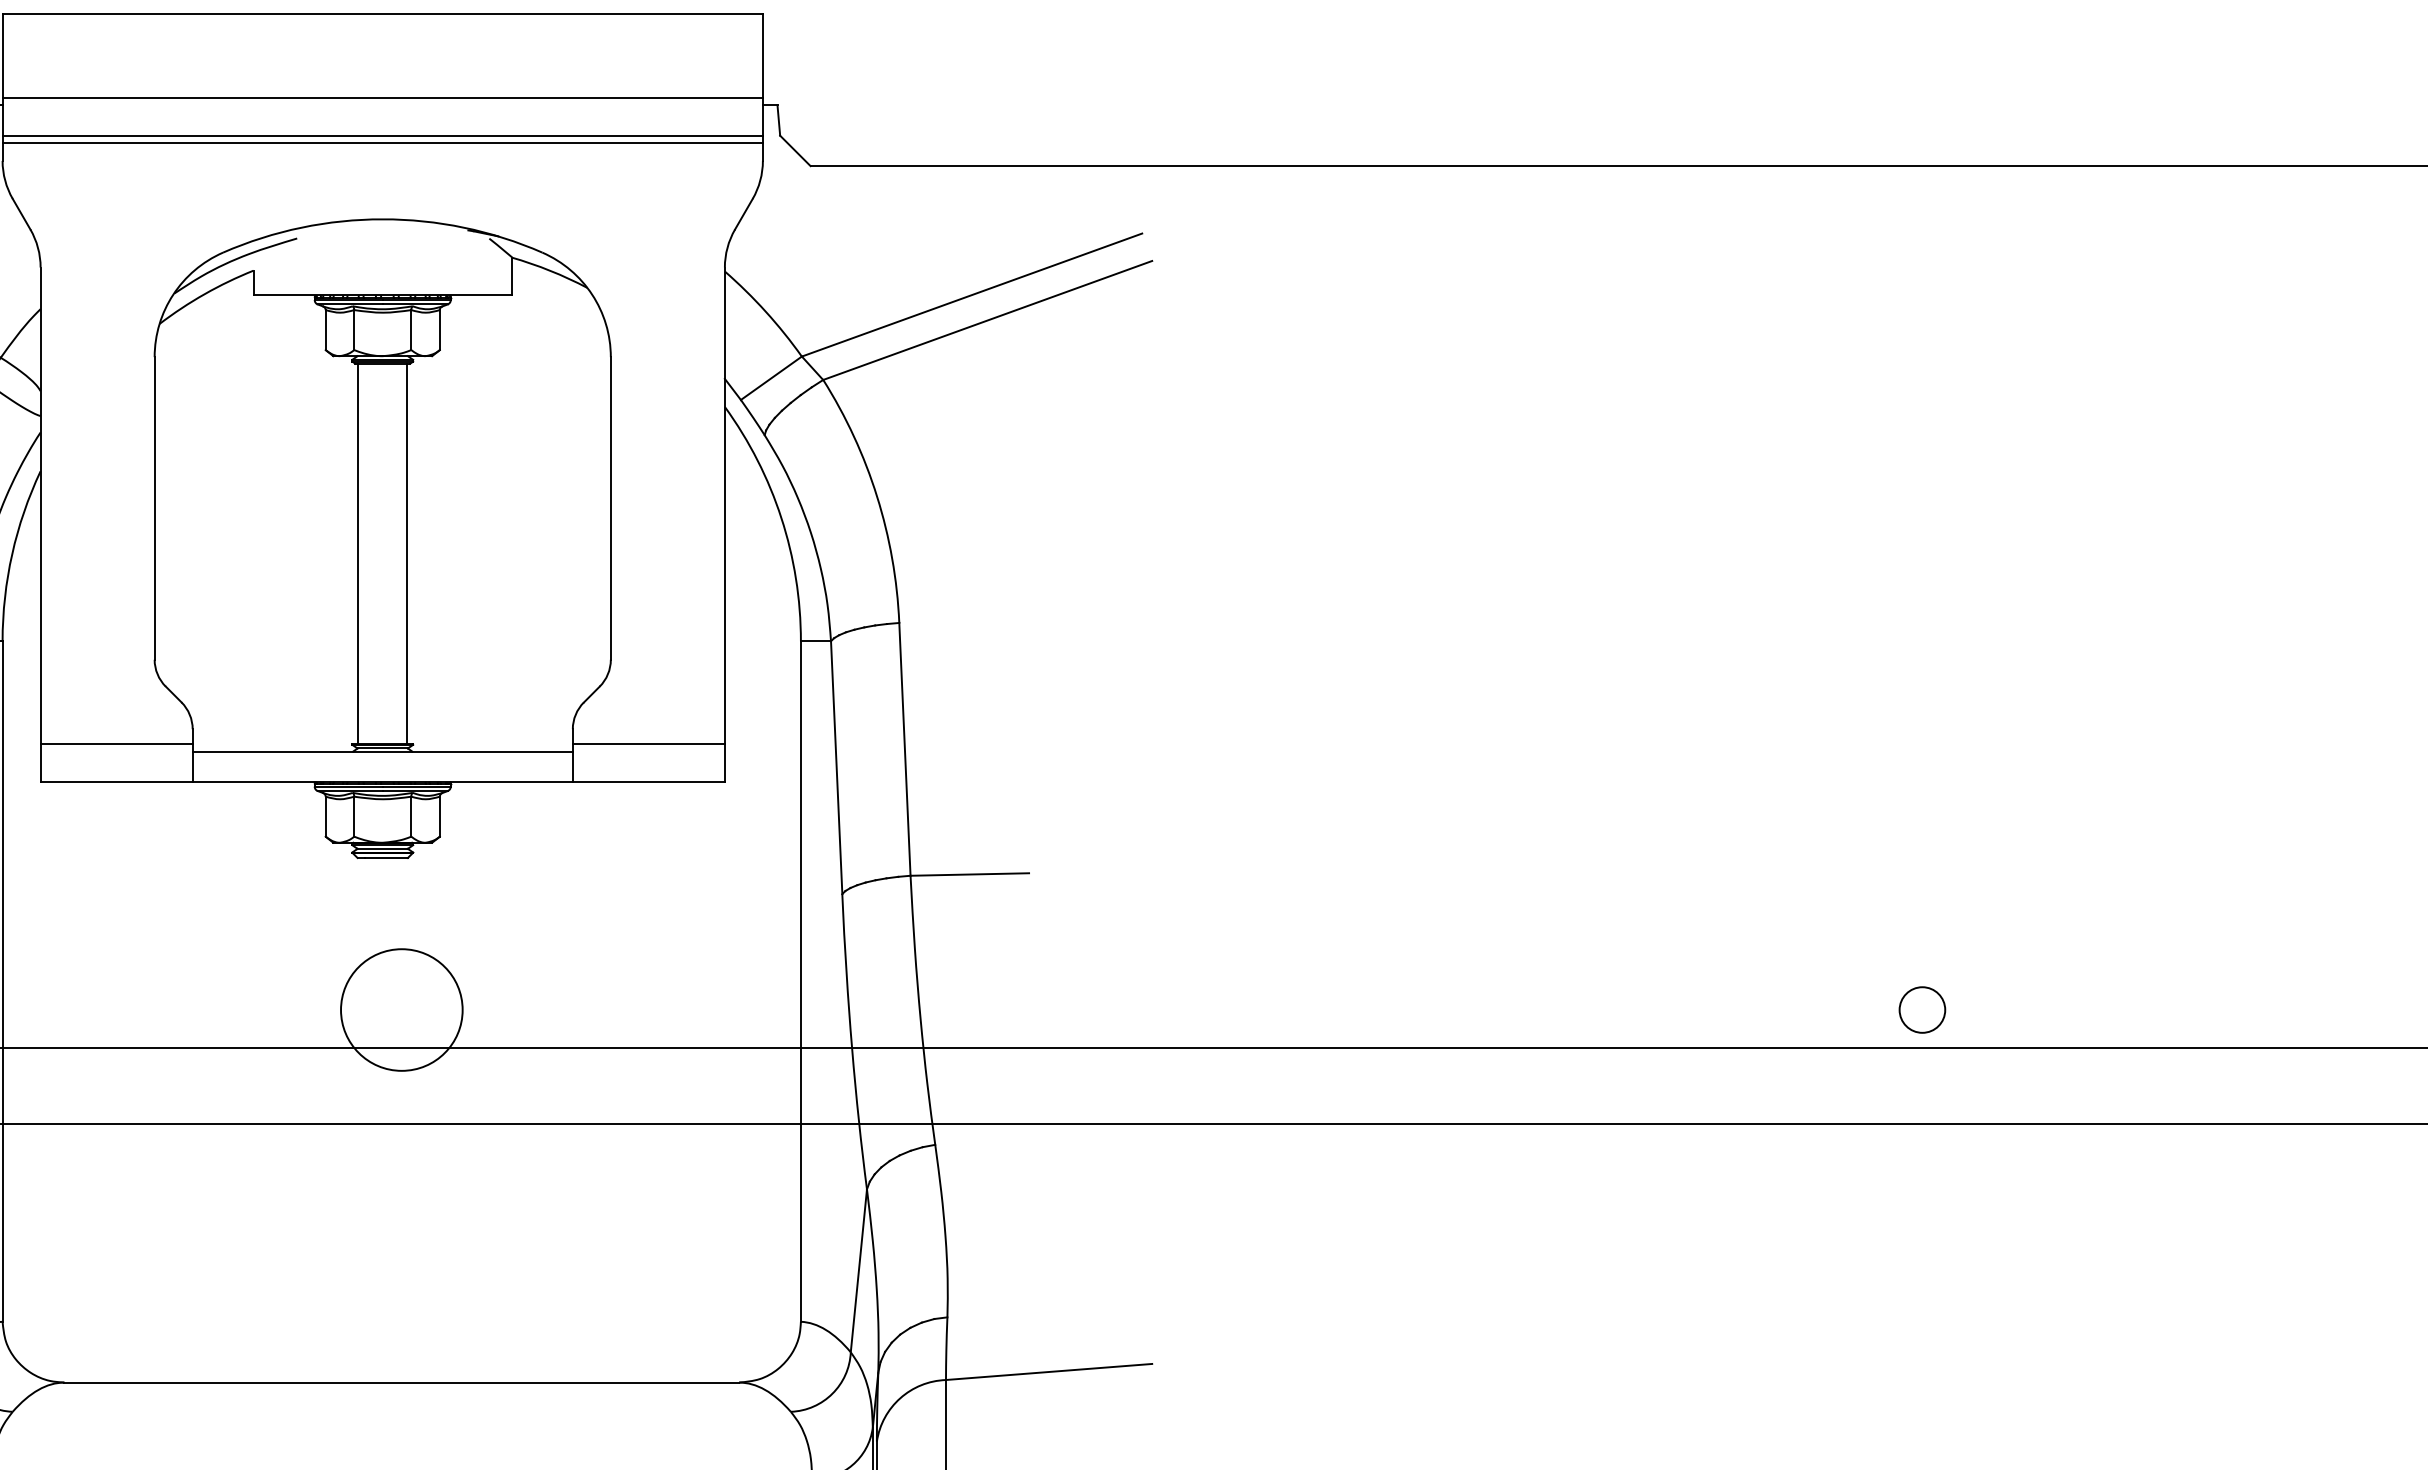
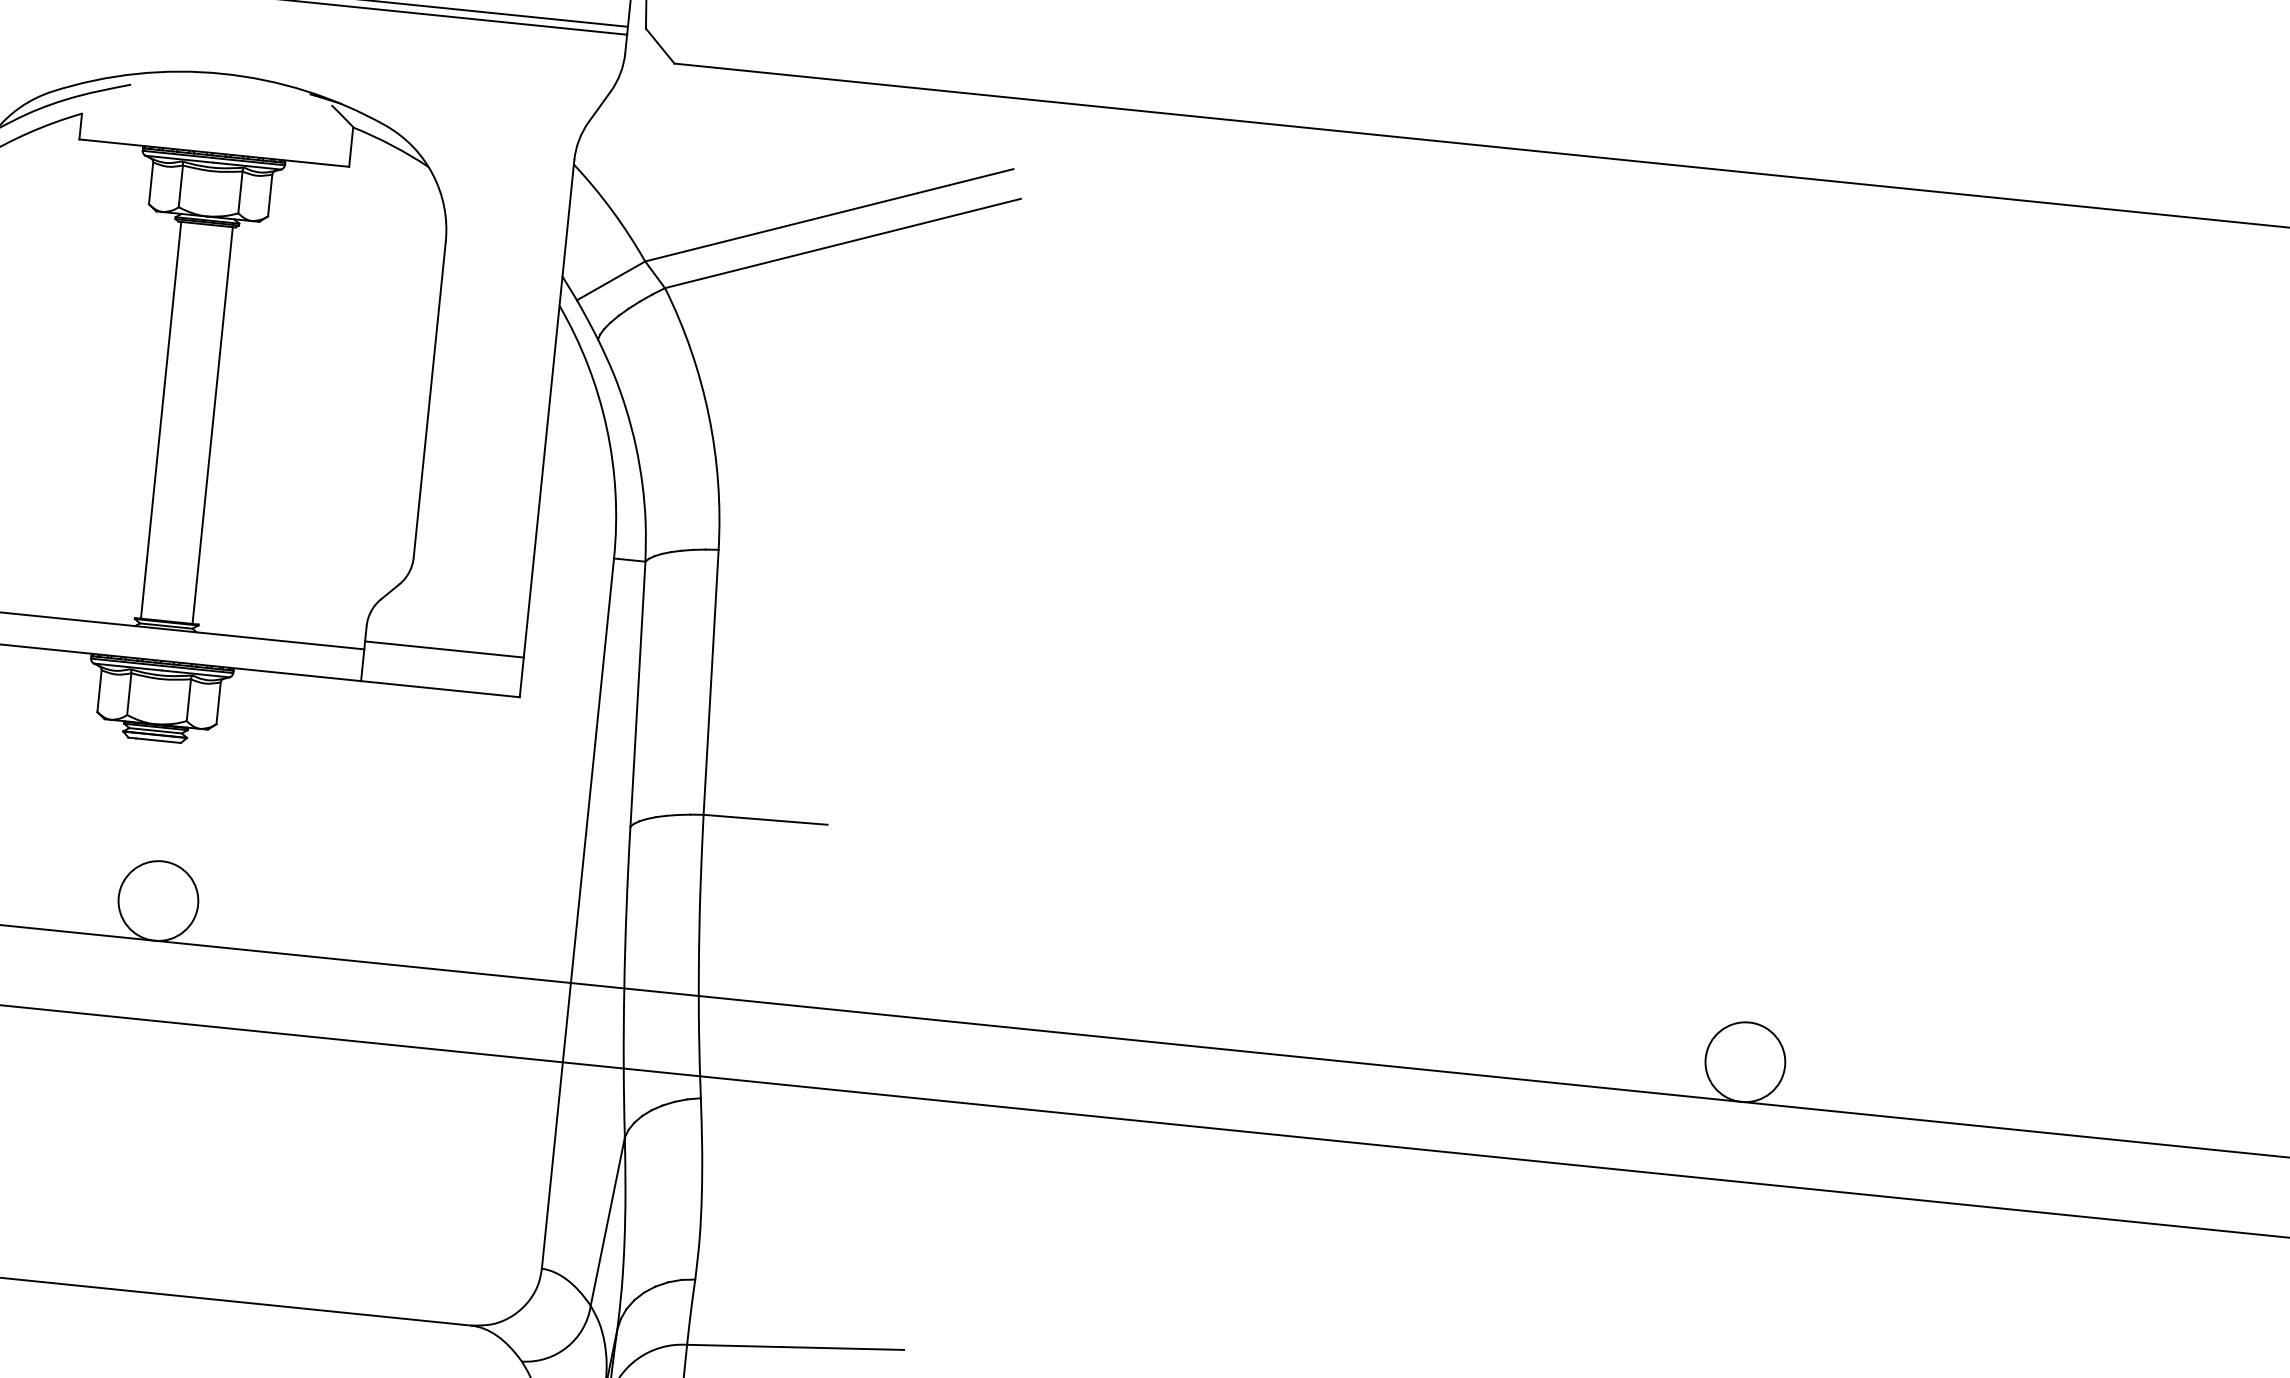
circle: (401, 1010) -> (158, 901), size x0.62
circle: (1922, 1010) -> (1745, 1062), size x1.67

